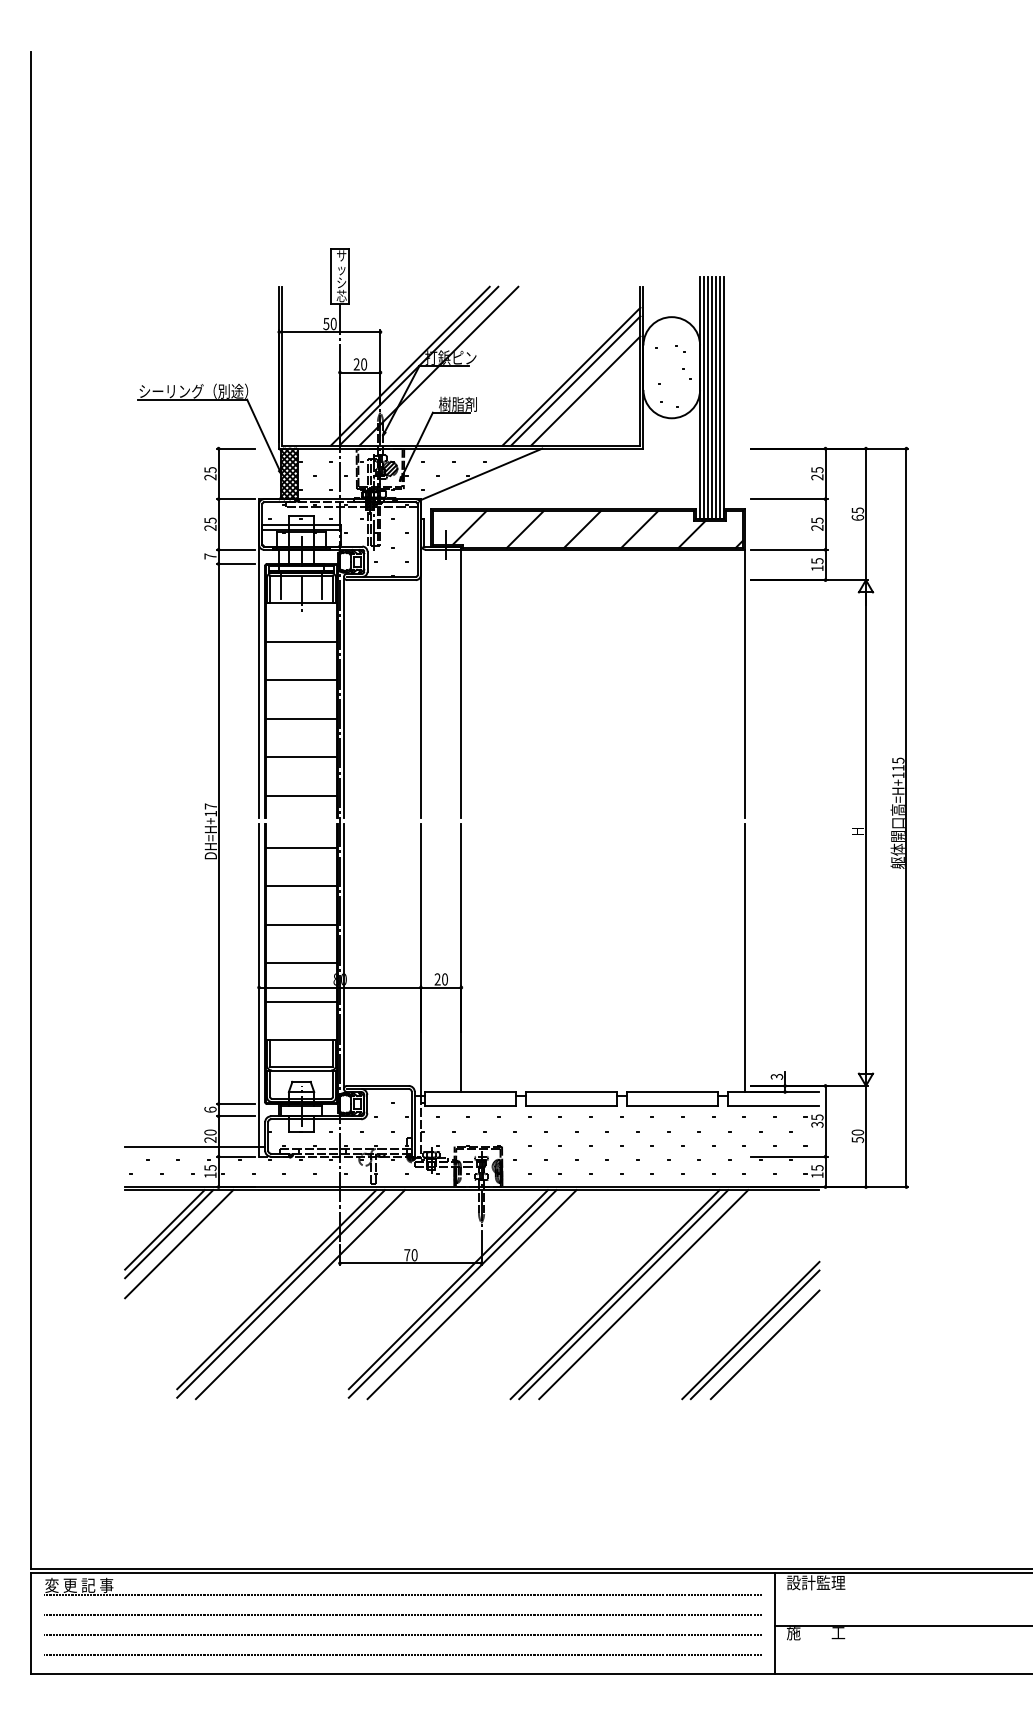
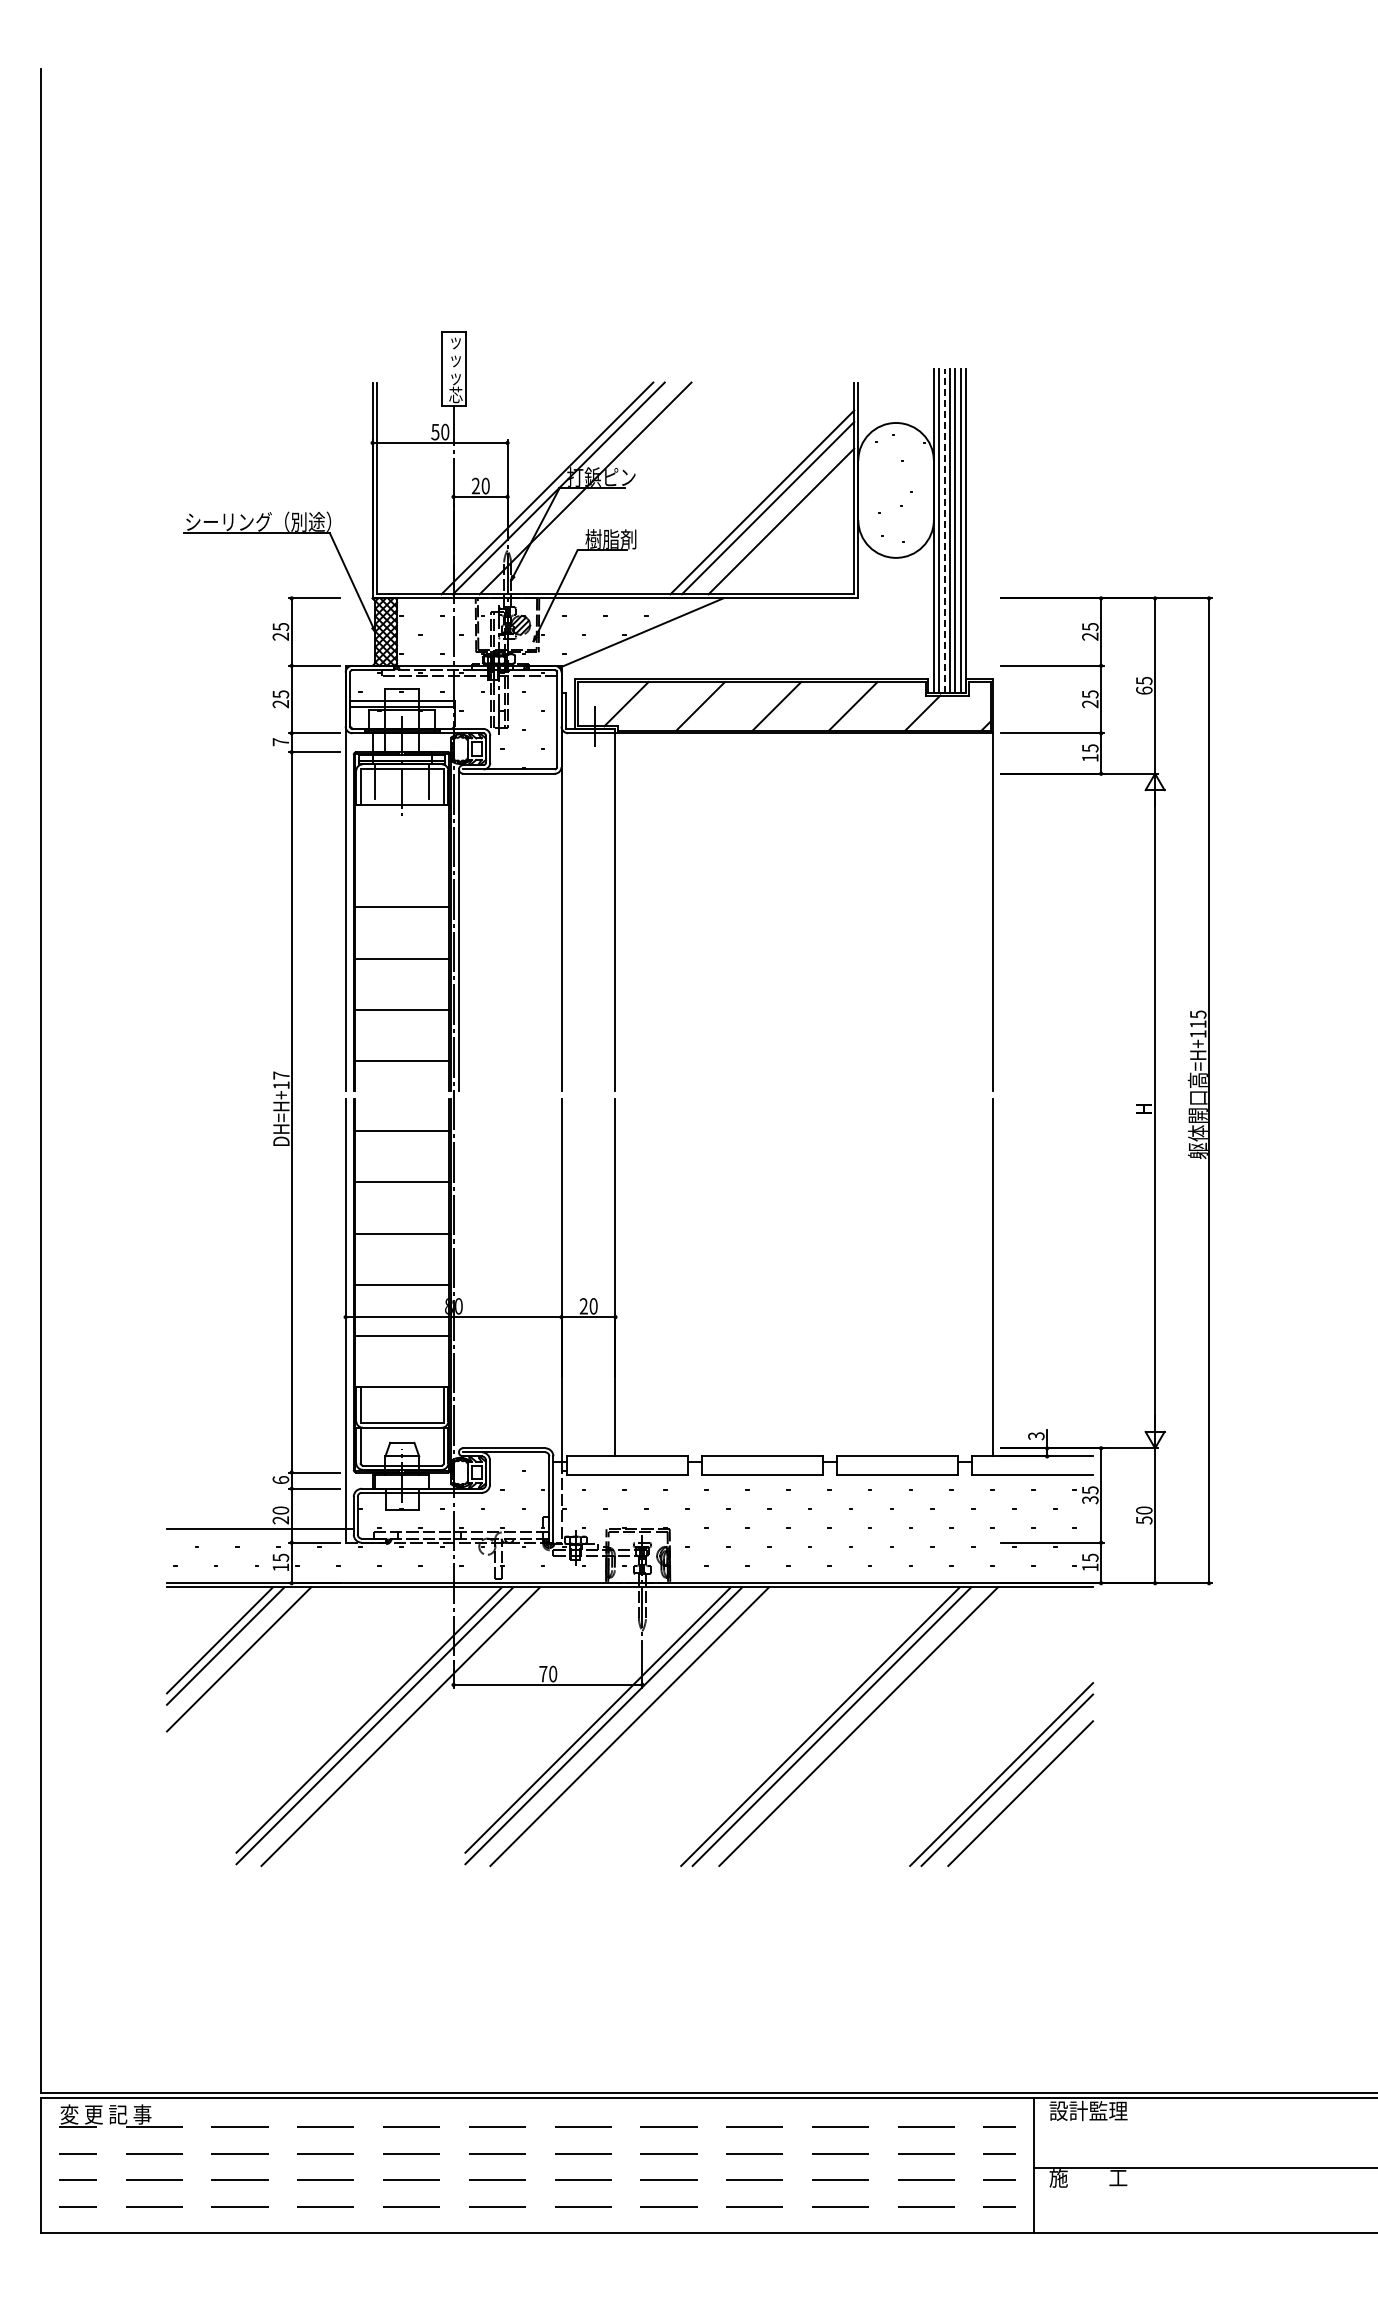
text: (341, 256) -> (455, 341), サ -> ッ
text: (341, 283) -> (455, 377), シ -> ッ
line: (708, 397) -> (944, 530), solid -> dashed
line: (301, 642) -> (402, 856), removed
line: (343, 956) -> (458, 1275), removed

